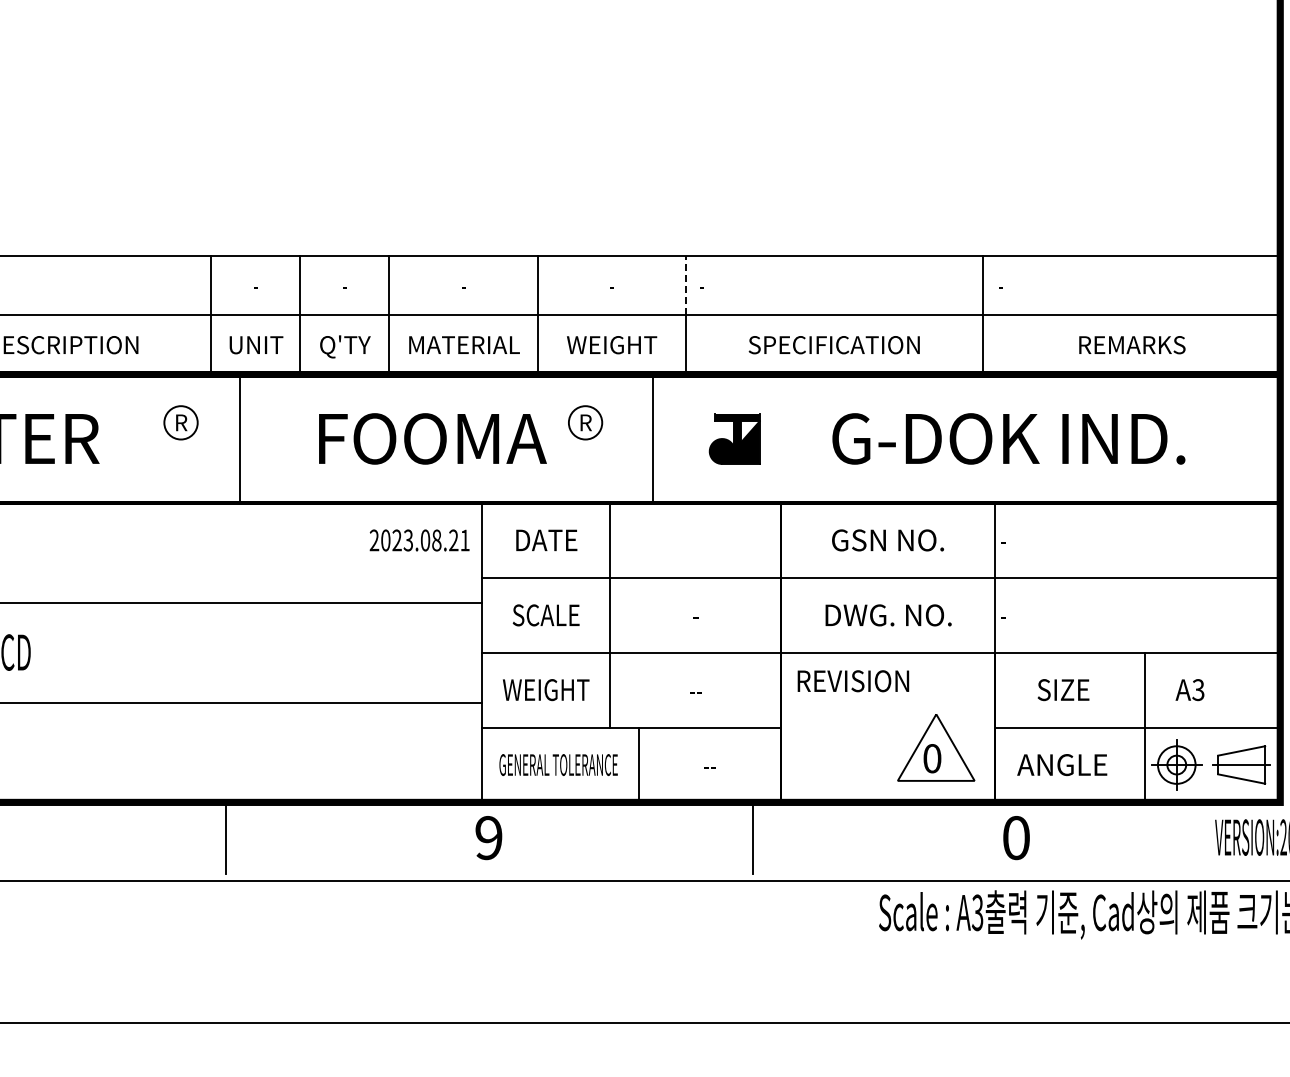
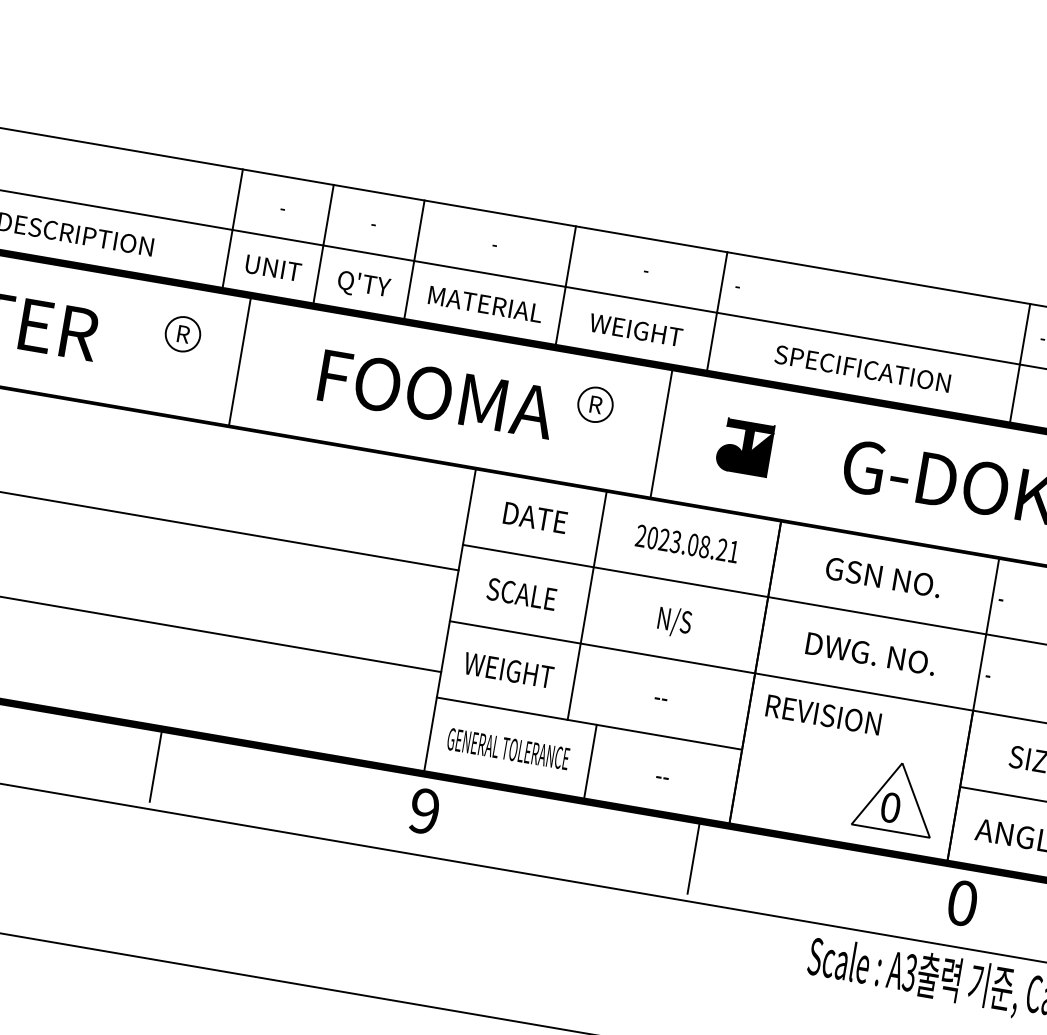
line: (686, 285) -> (722, 282), dashed -> solid
text: (419, 540) -> (687, 543), moved
text: (696, 616) -> (674, 621), - -> N/S

